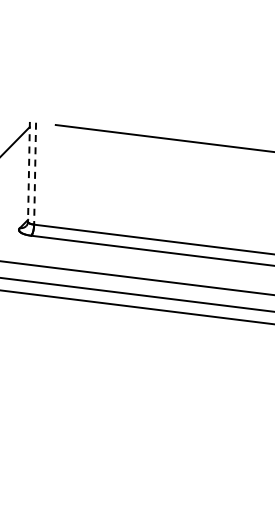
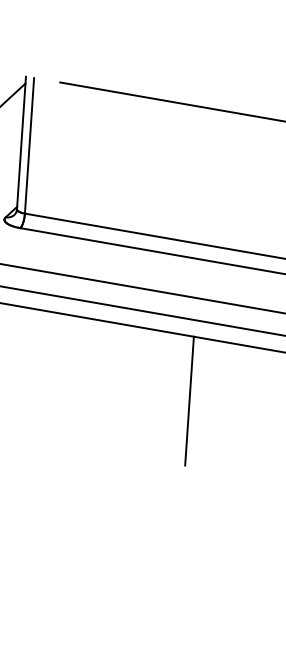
line: (28, 171) -> (20, 142), dashed -> solid
line: (35, 173) -> (30, 145), dashed -> solid
line: (164, 358) -> (189, 400), added

